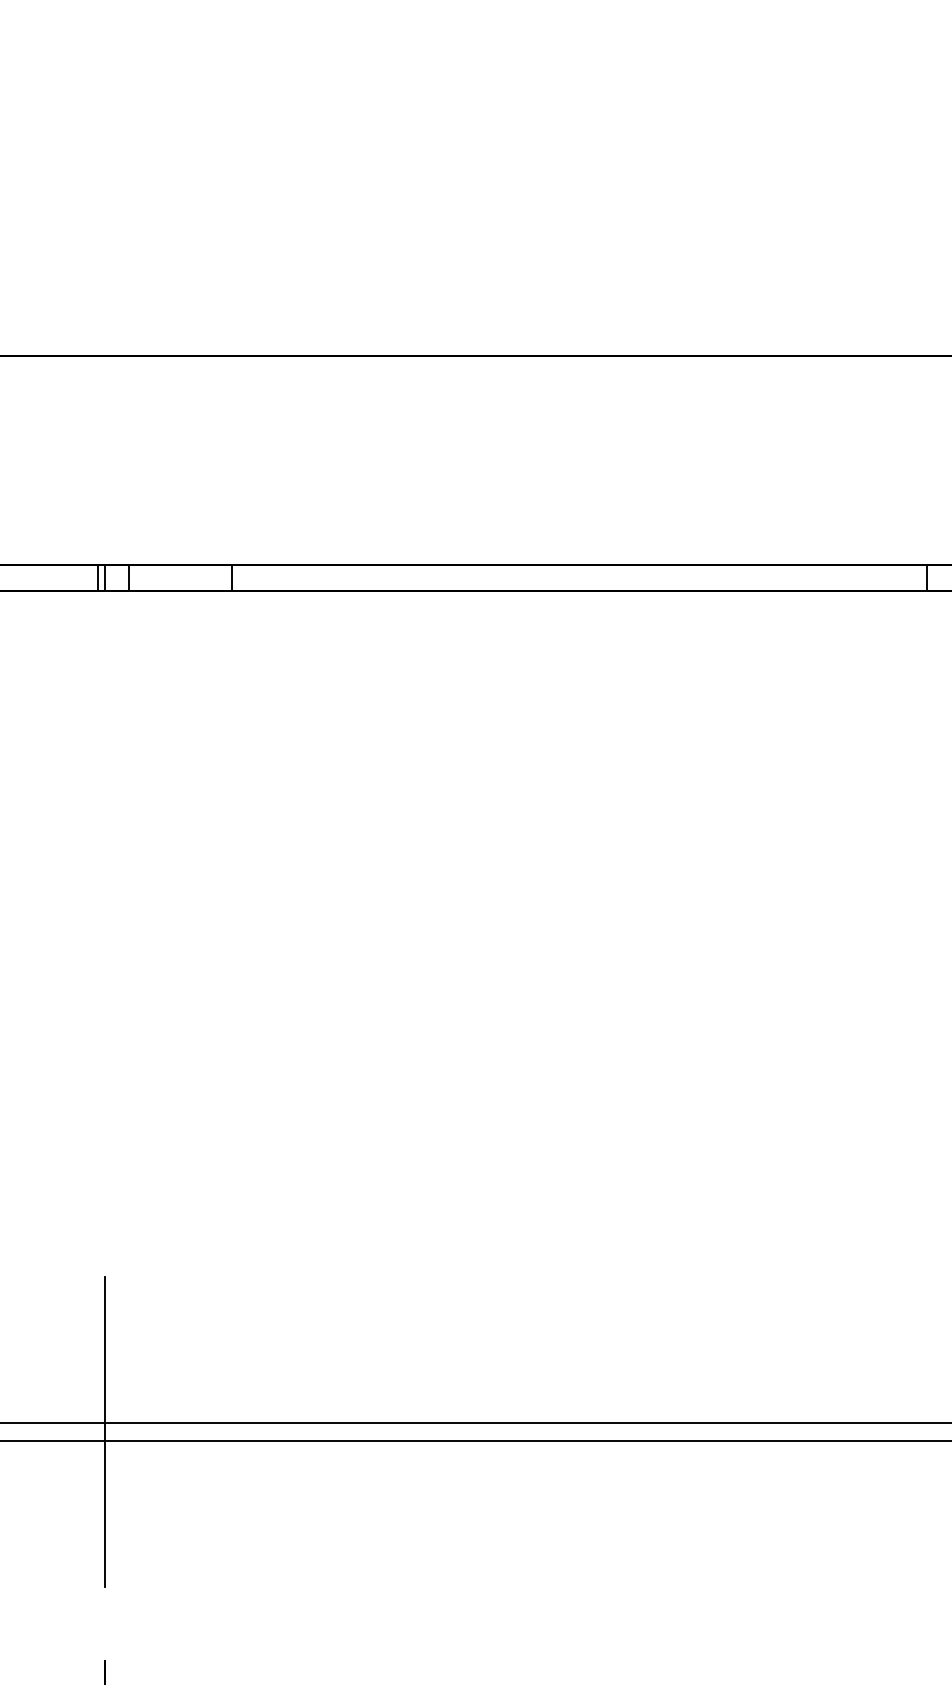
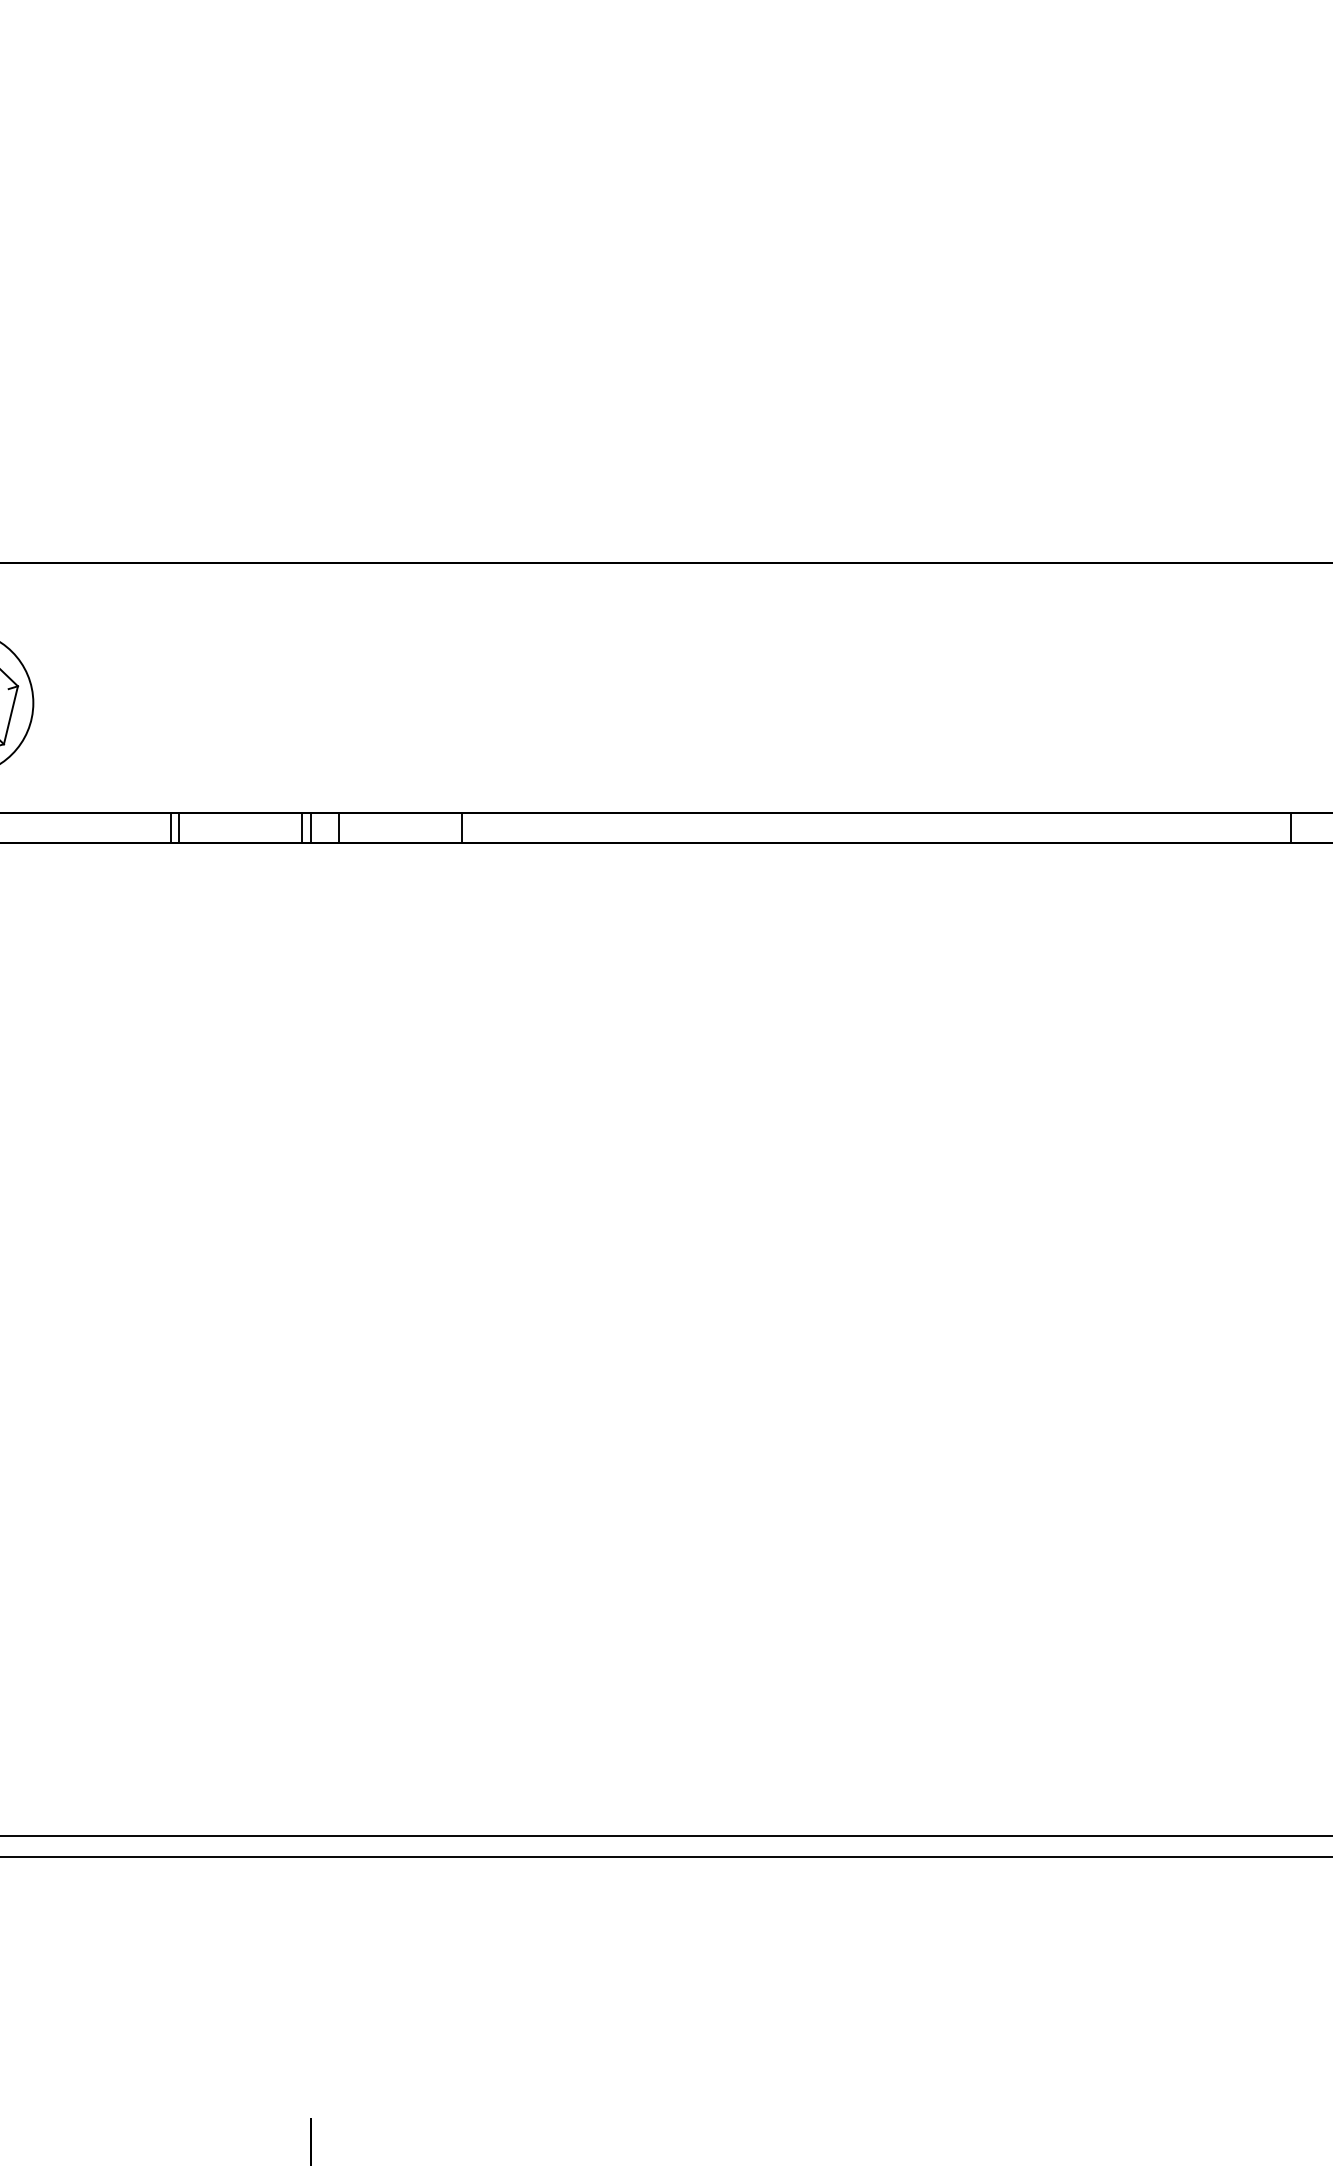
line: (104, 1431) -> (310, 1845), removed

